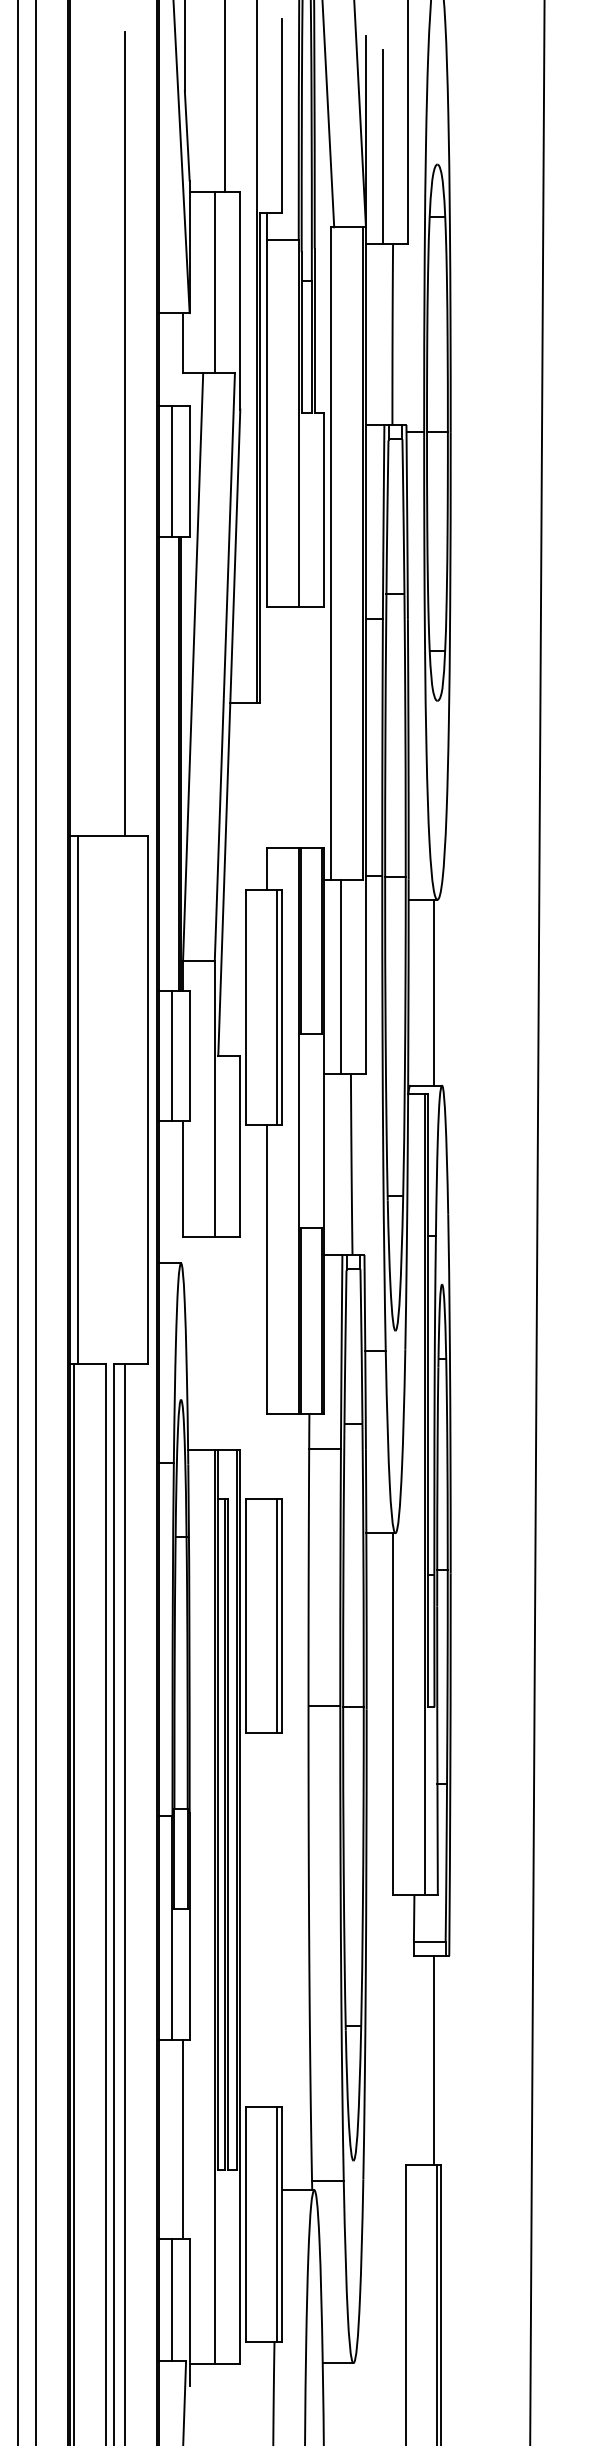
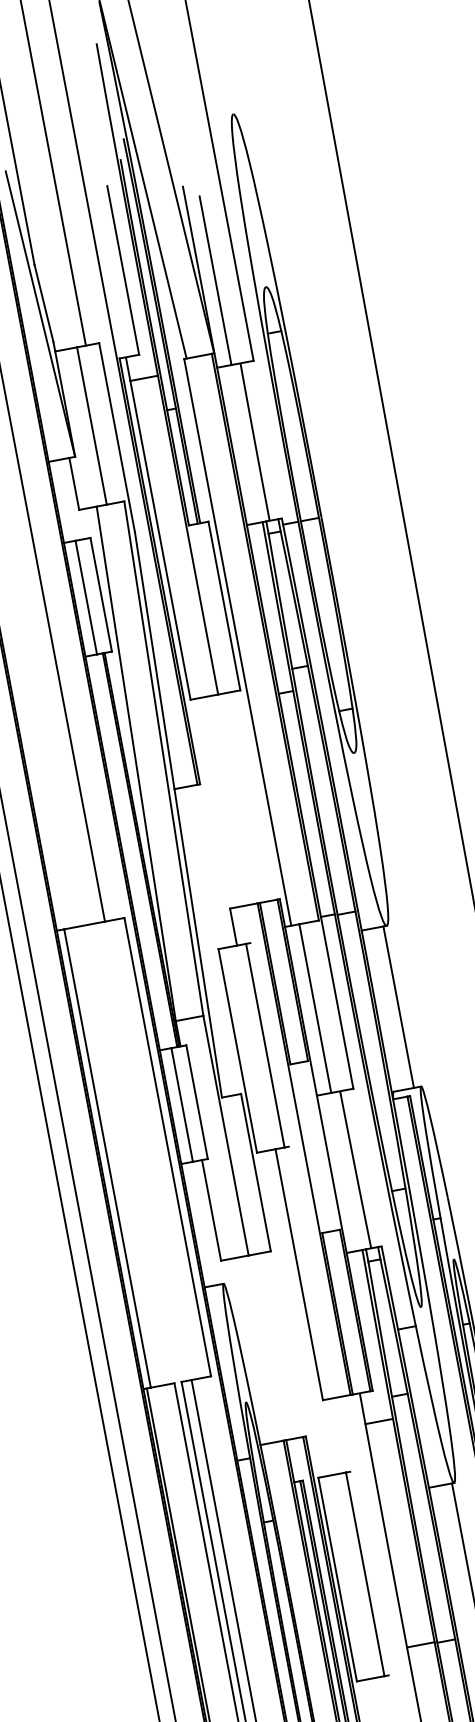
line: (282, 1007) -> (269, 1044), removed
line: (282, 1615) -> (369, 1573), removed

